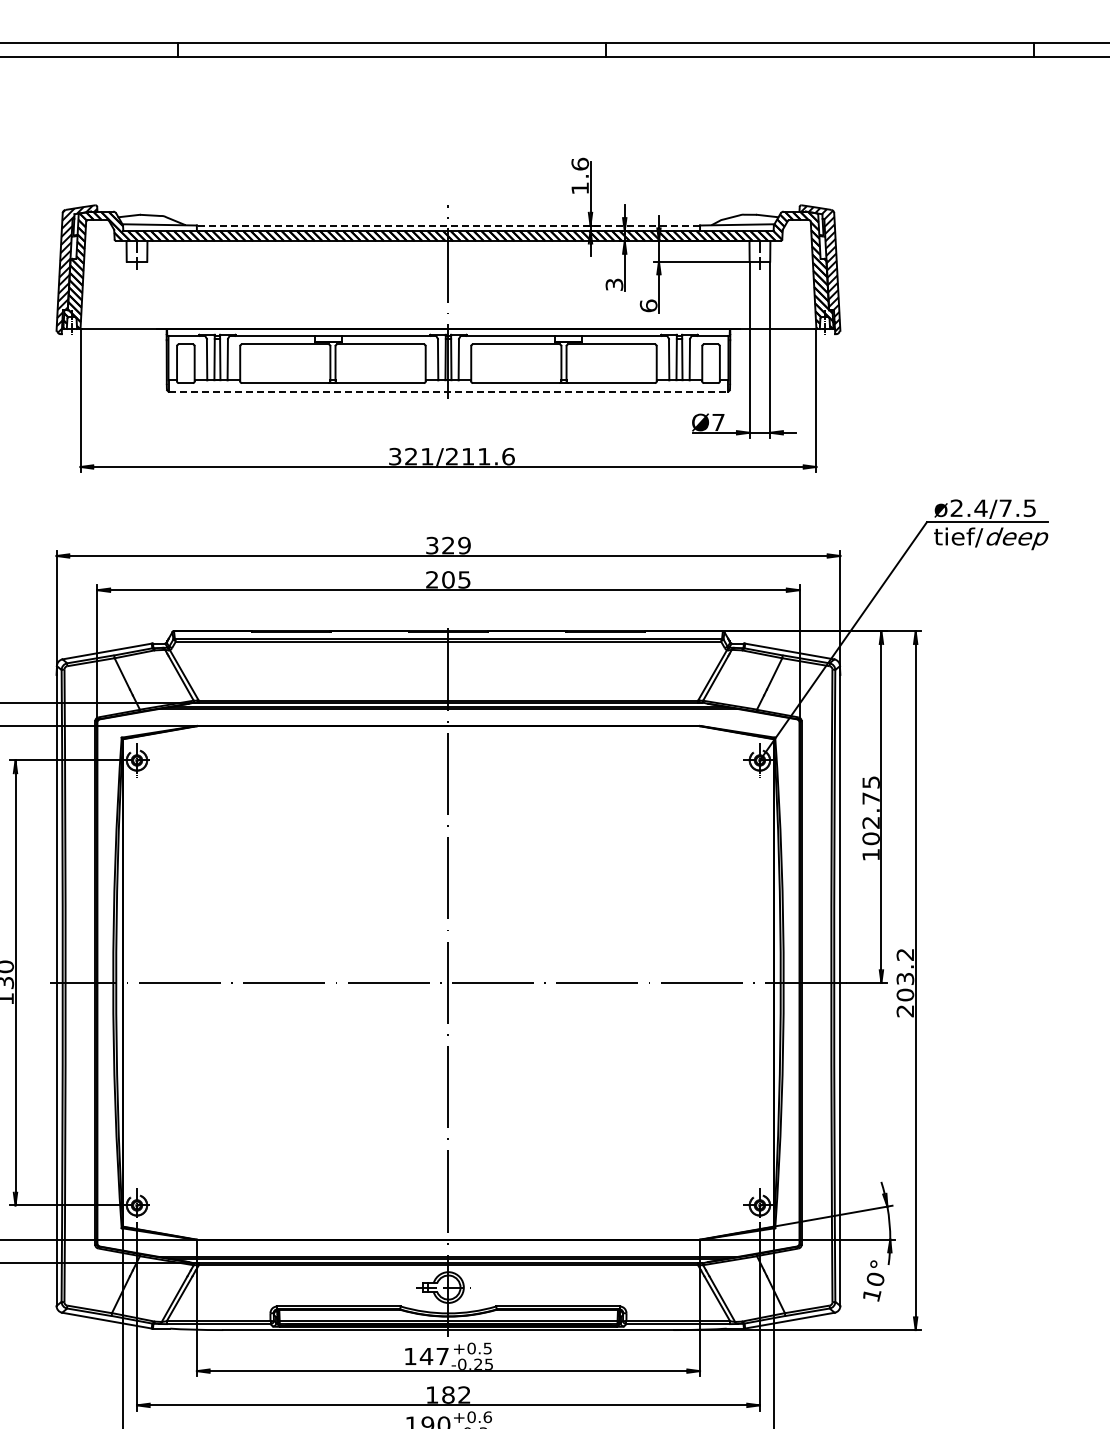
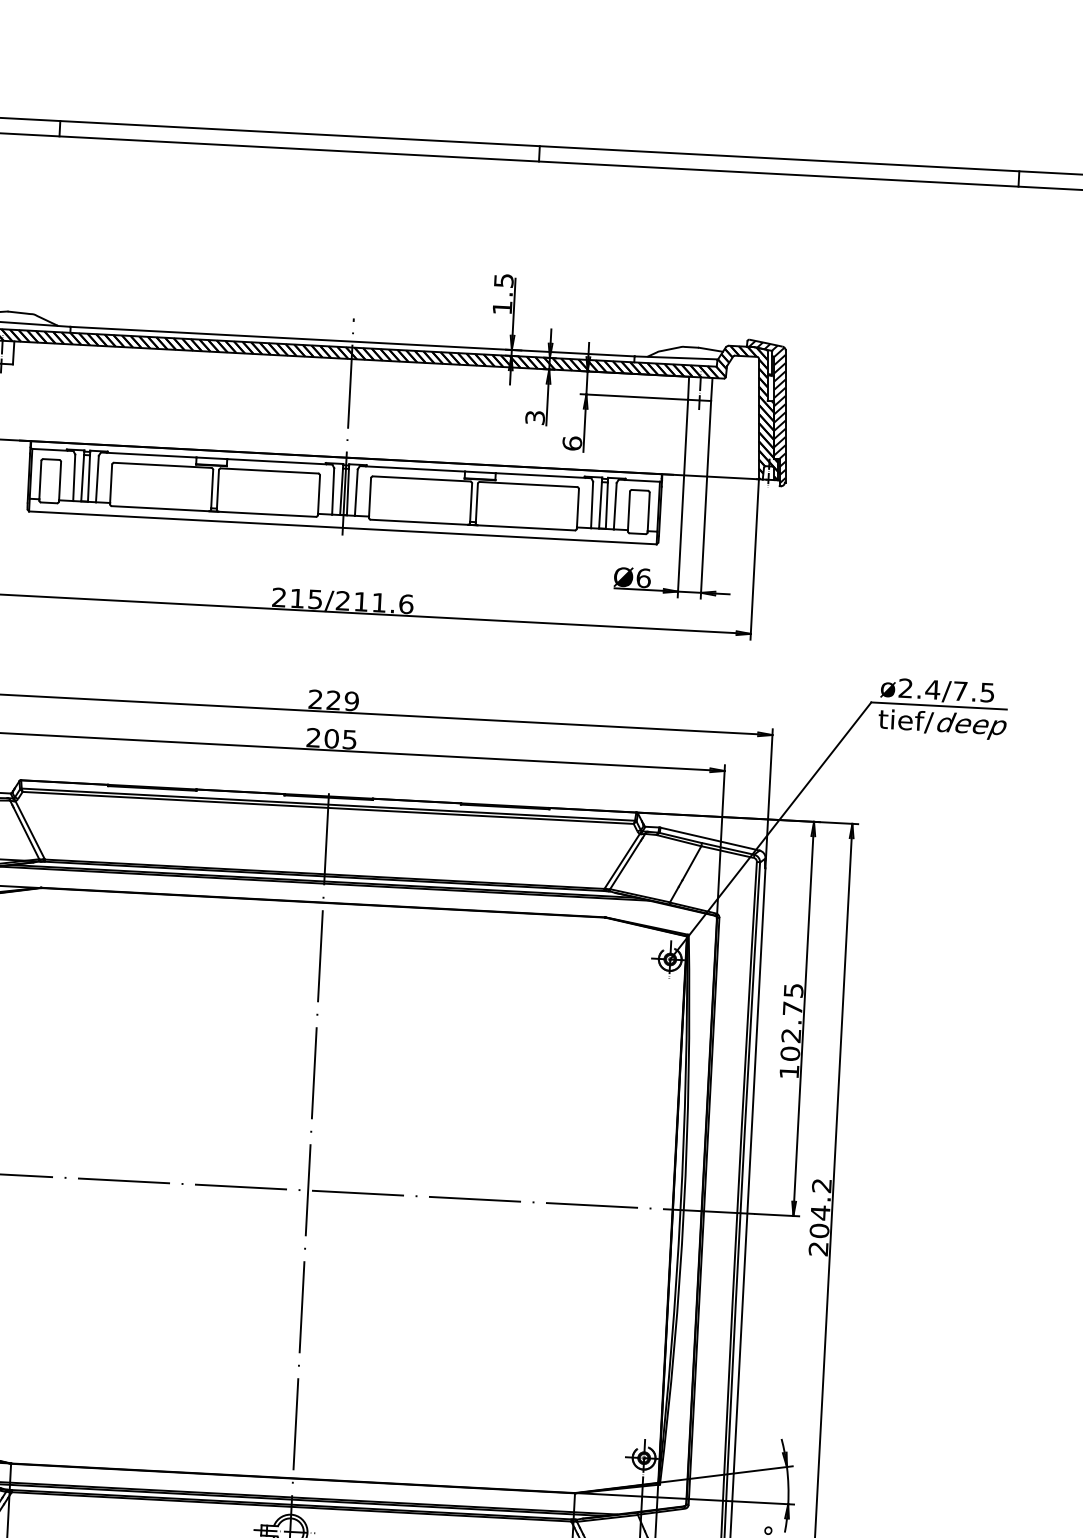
text: (580, 163) -> (504, 279), 1.6 -> 1.5
line: (448, 225) -> (352, 341), dashed -> solid
line: (448, 391) -> (342, 527), dashed -> solid
text: (718, 422) -> (643, 578), Ø7 -> Ø6
text: (411, 456) -> (297, 598), 321/211.6 -> 215/211.6
text: (432, 545) -> (315, 699), 329 -> 229
text: (905, 978) -> (820, 1212), 203.2 -> 204.2

